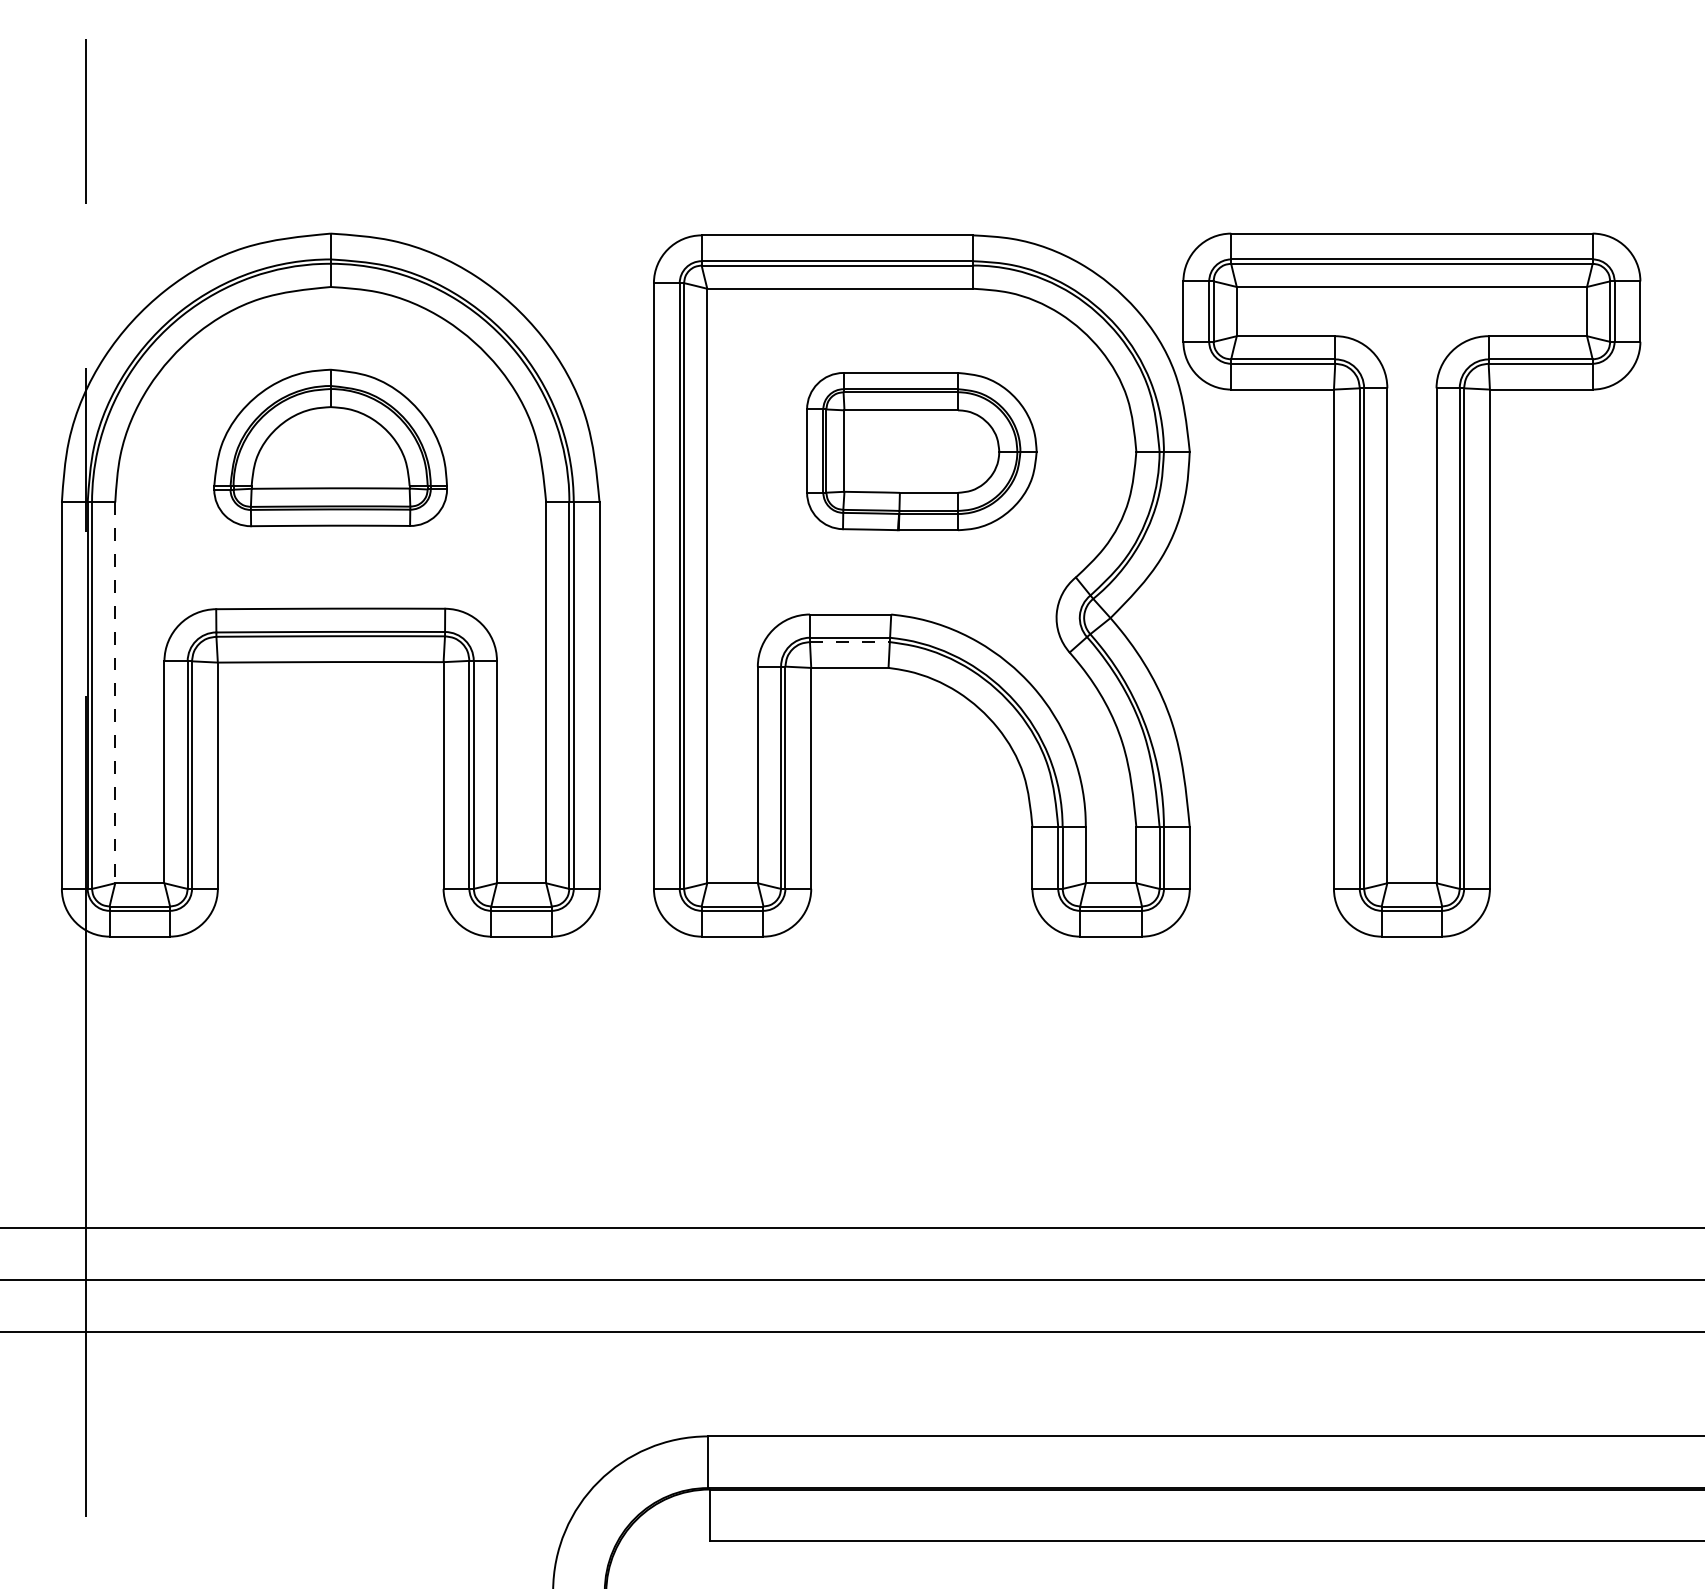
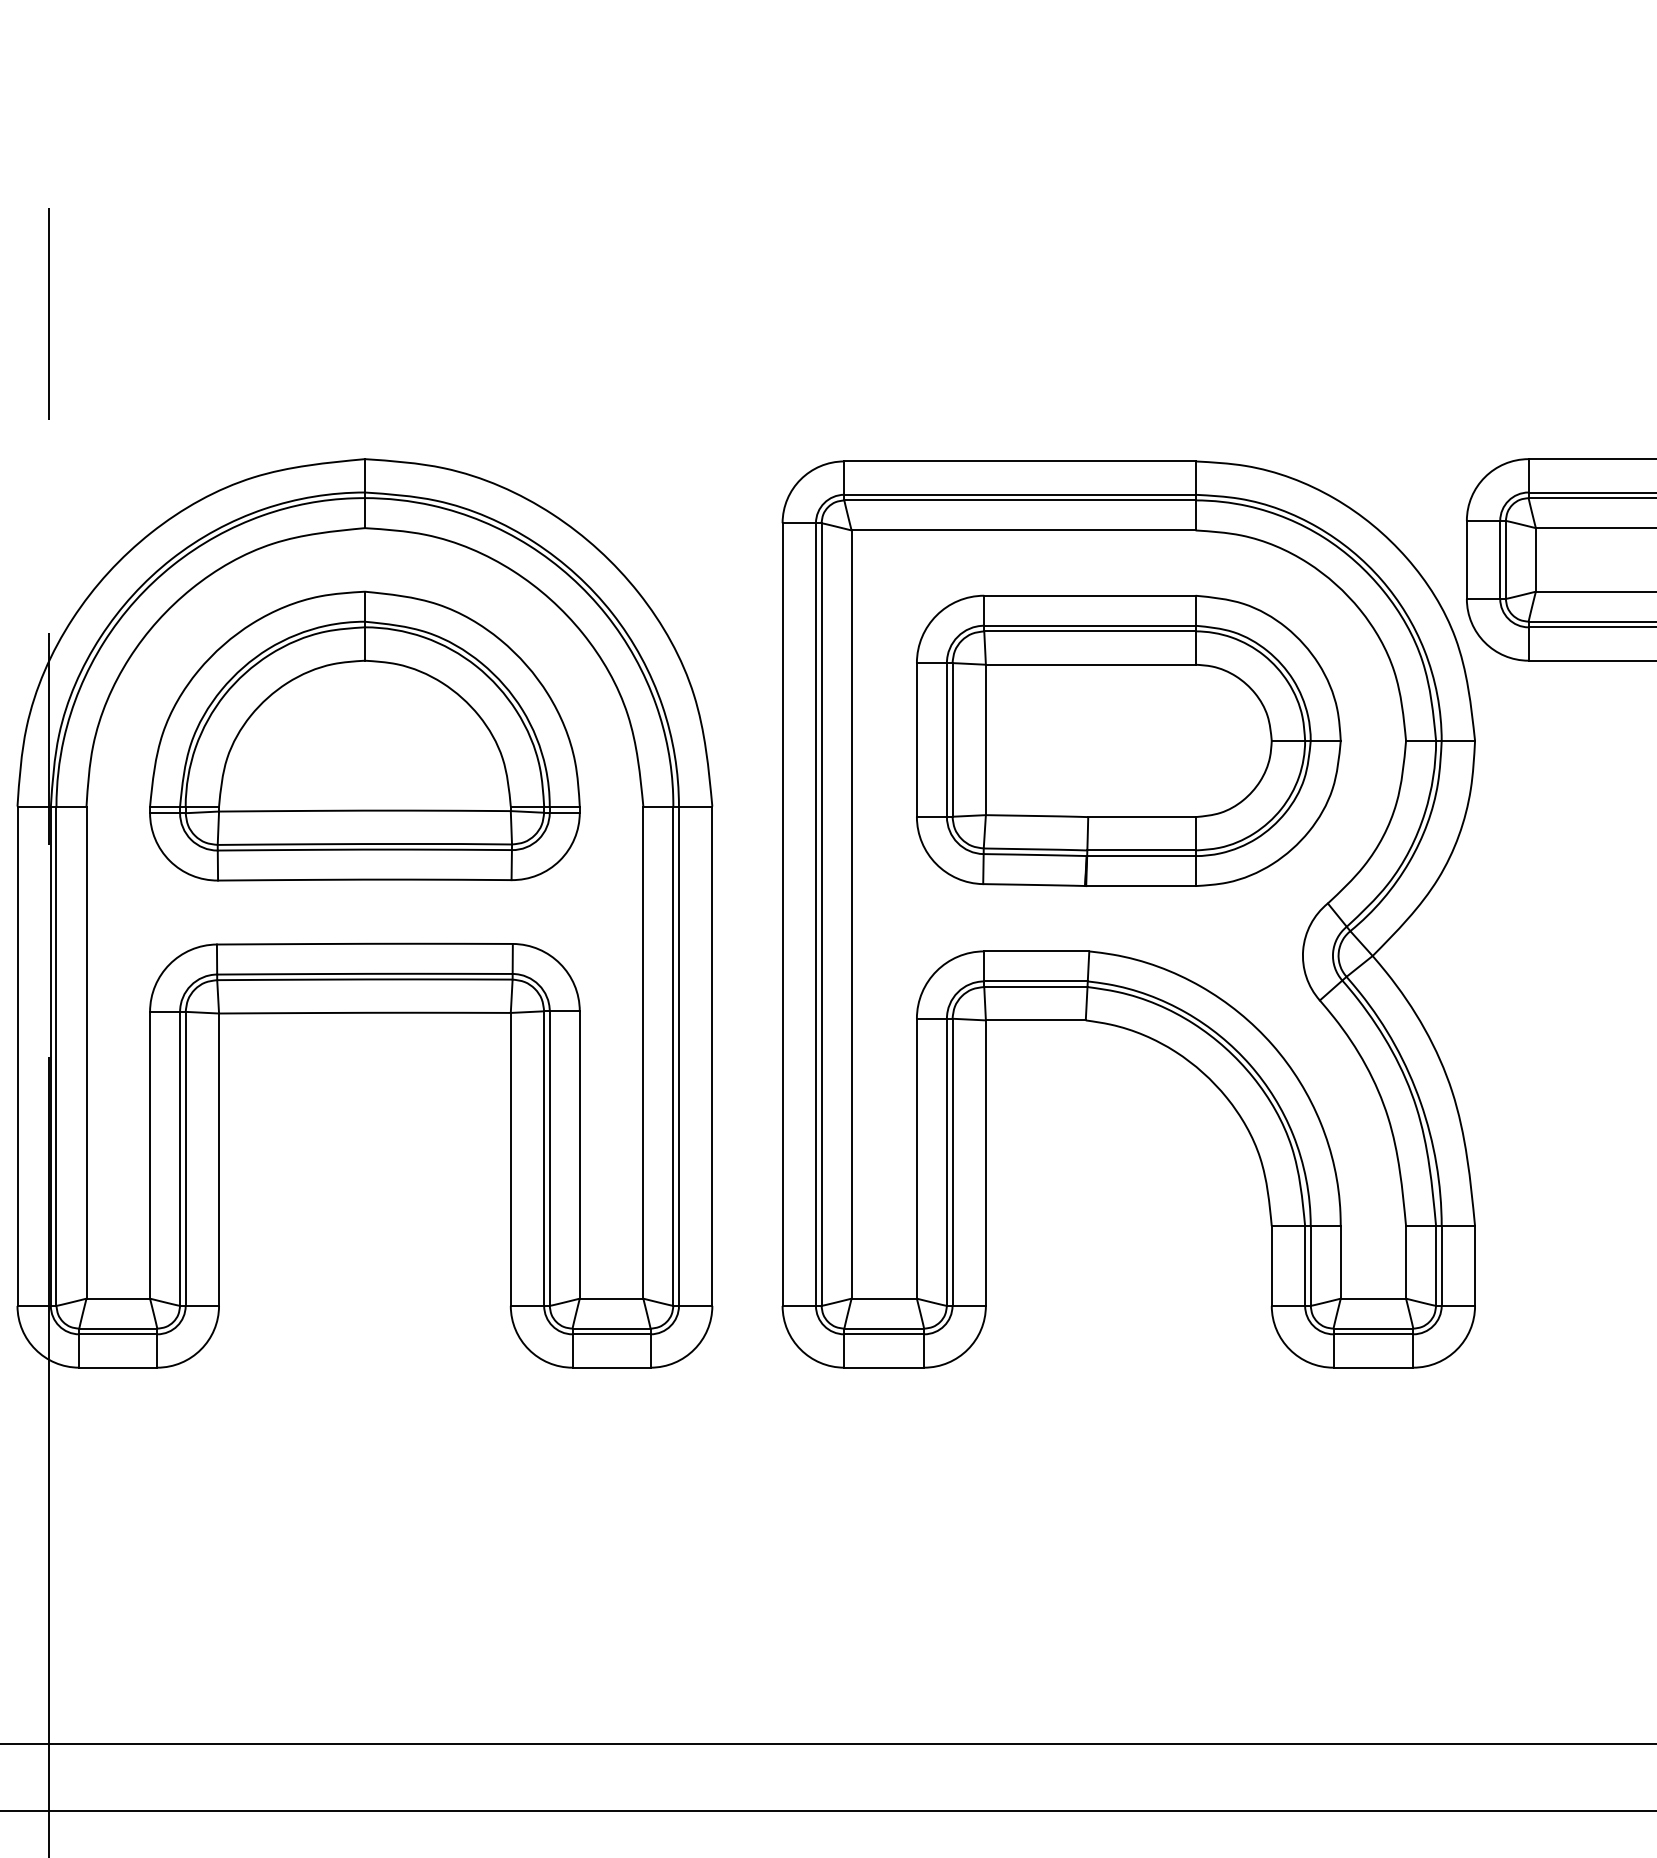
part: (330, 447) -> (364, 735), size x1.43
part: (921, 451) -> (1128, 740), size x1.43
line: (849, 642) -> (1035, 987), dashed -> solid
line: (115, 693) -> (86, 1053), dashed -> solid

